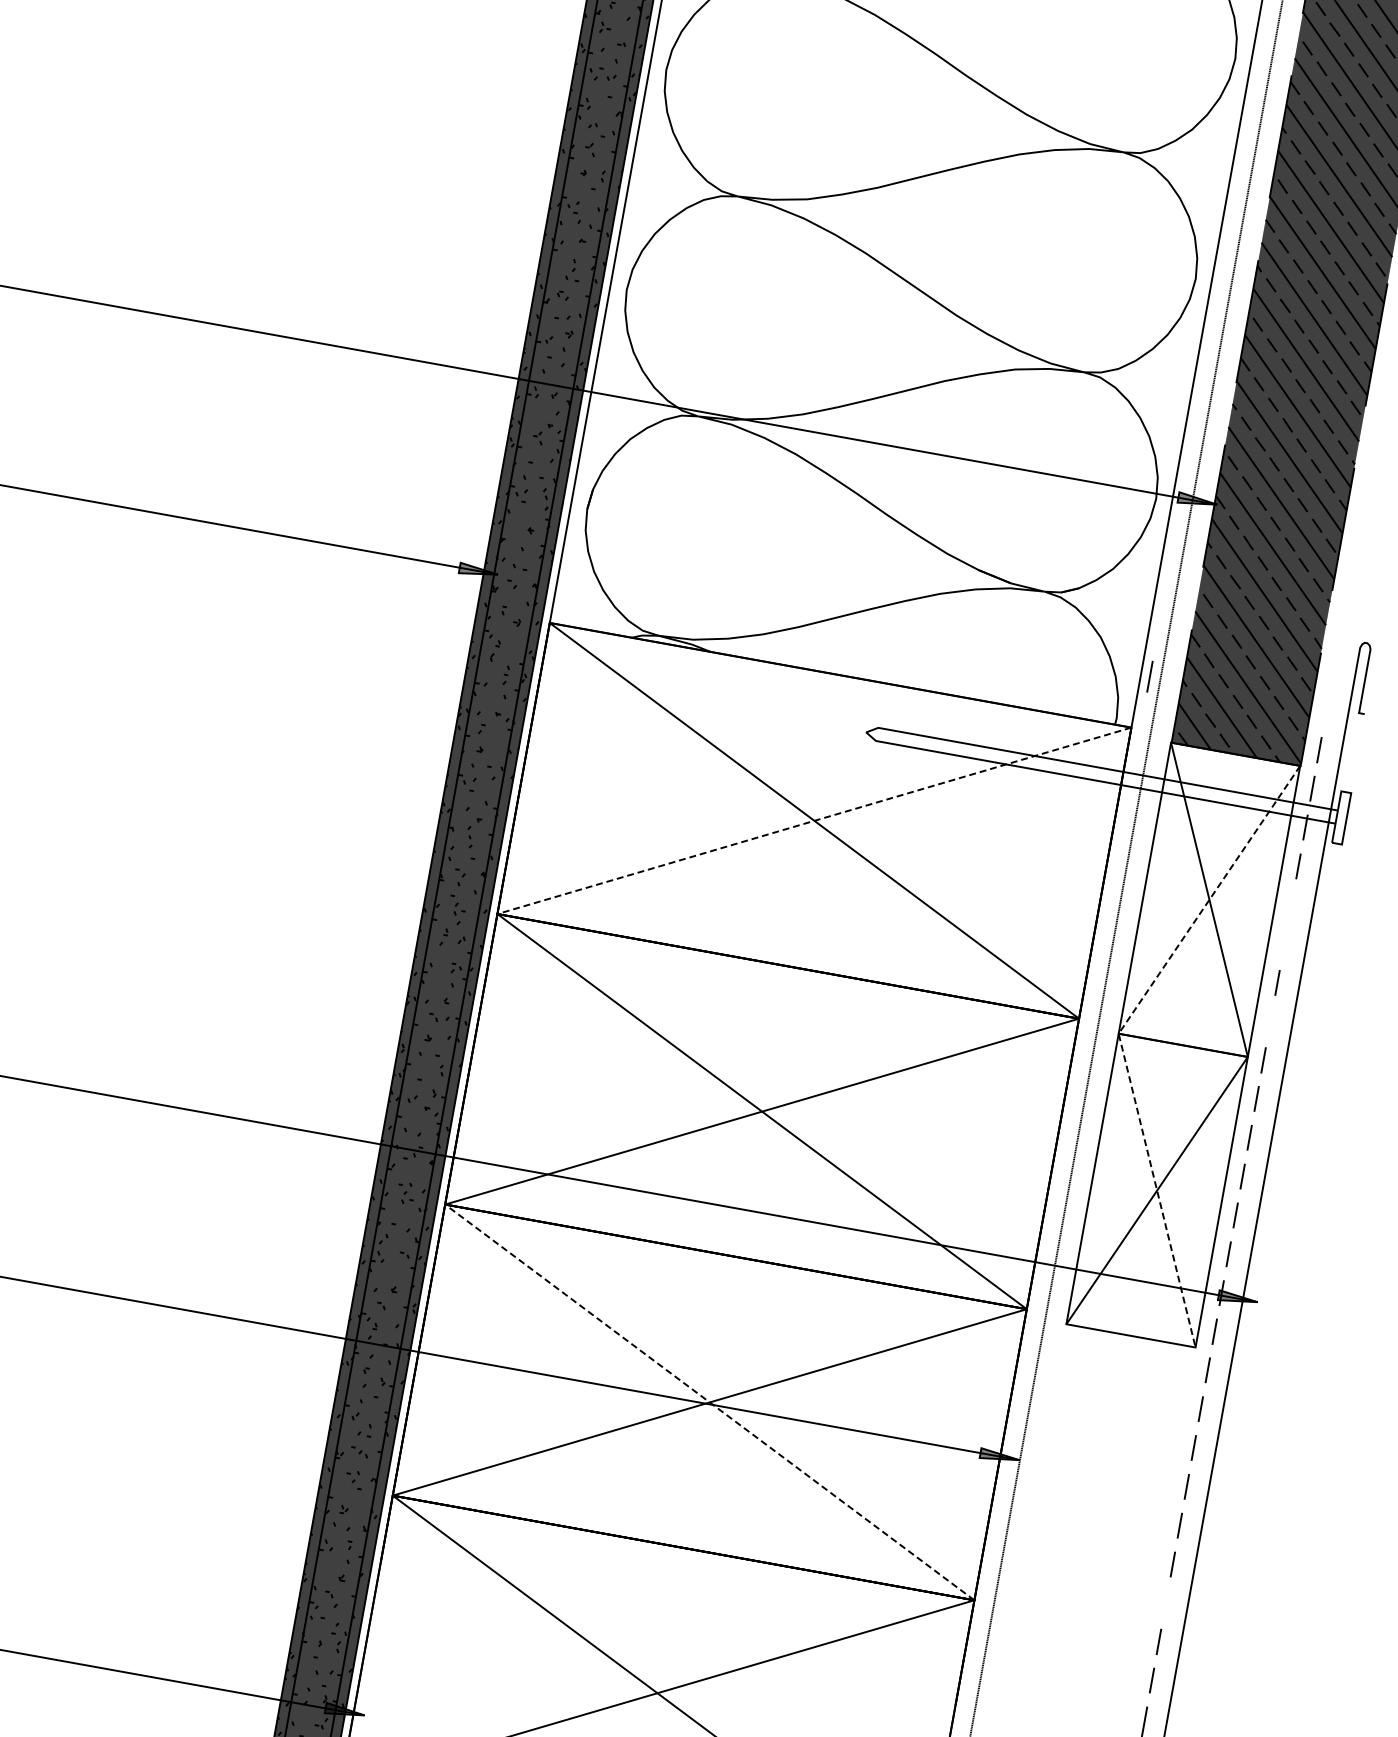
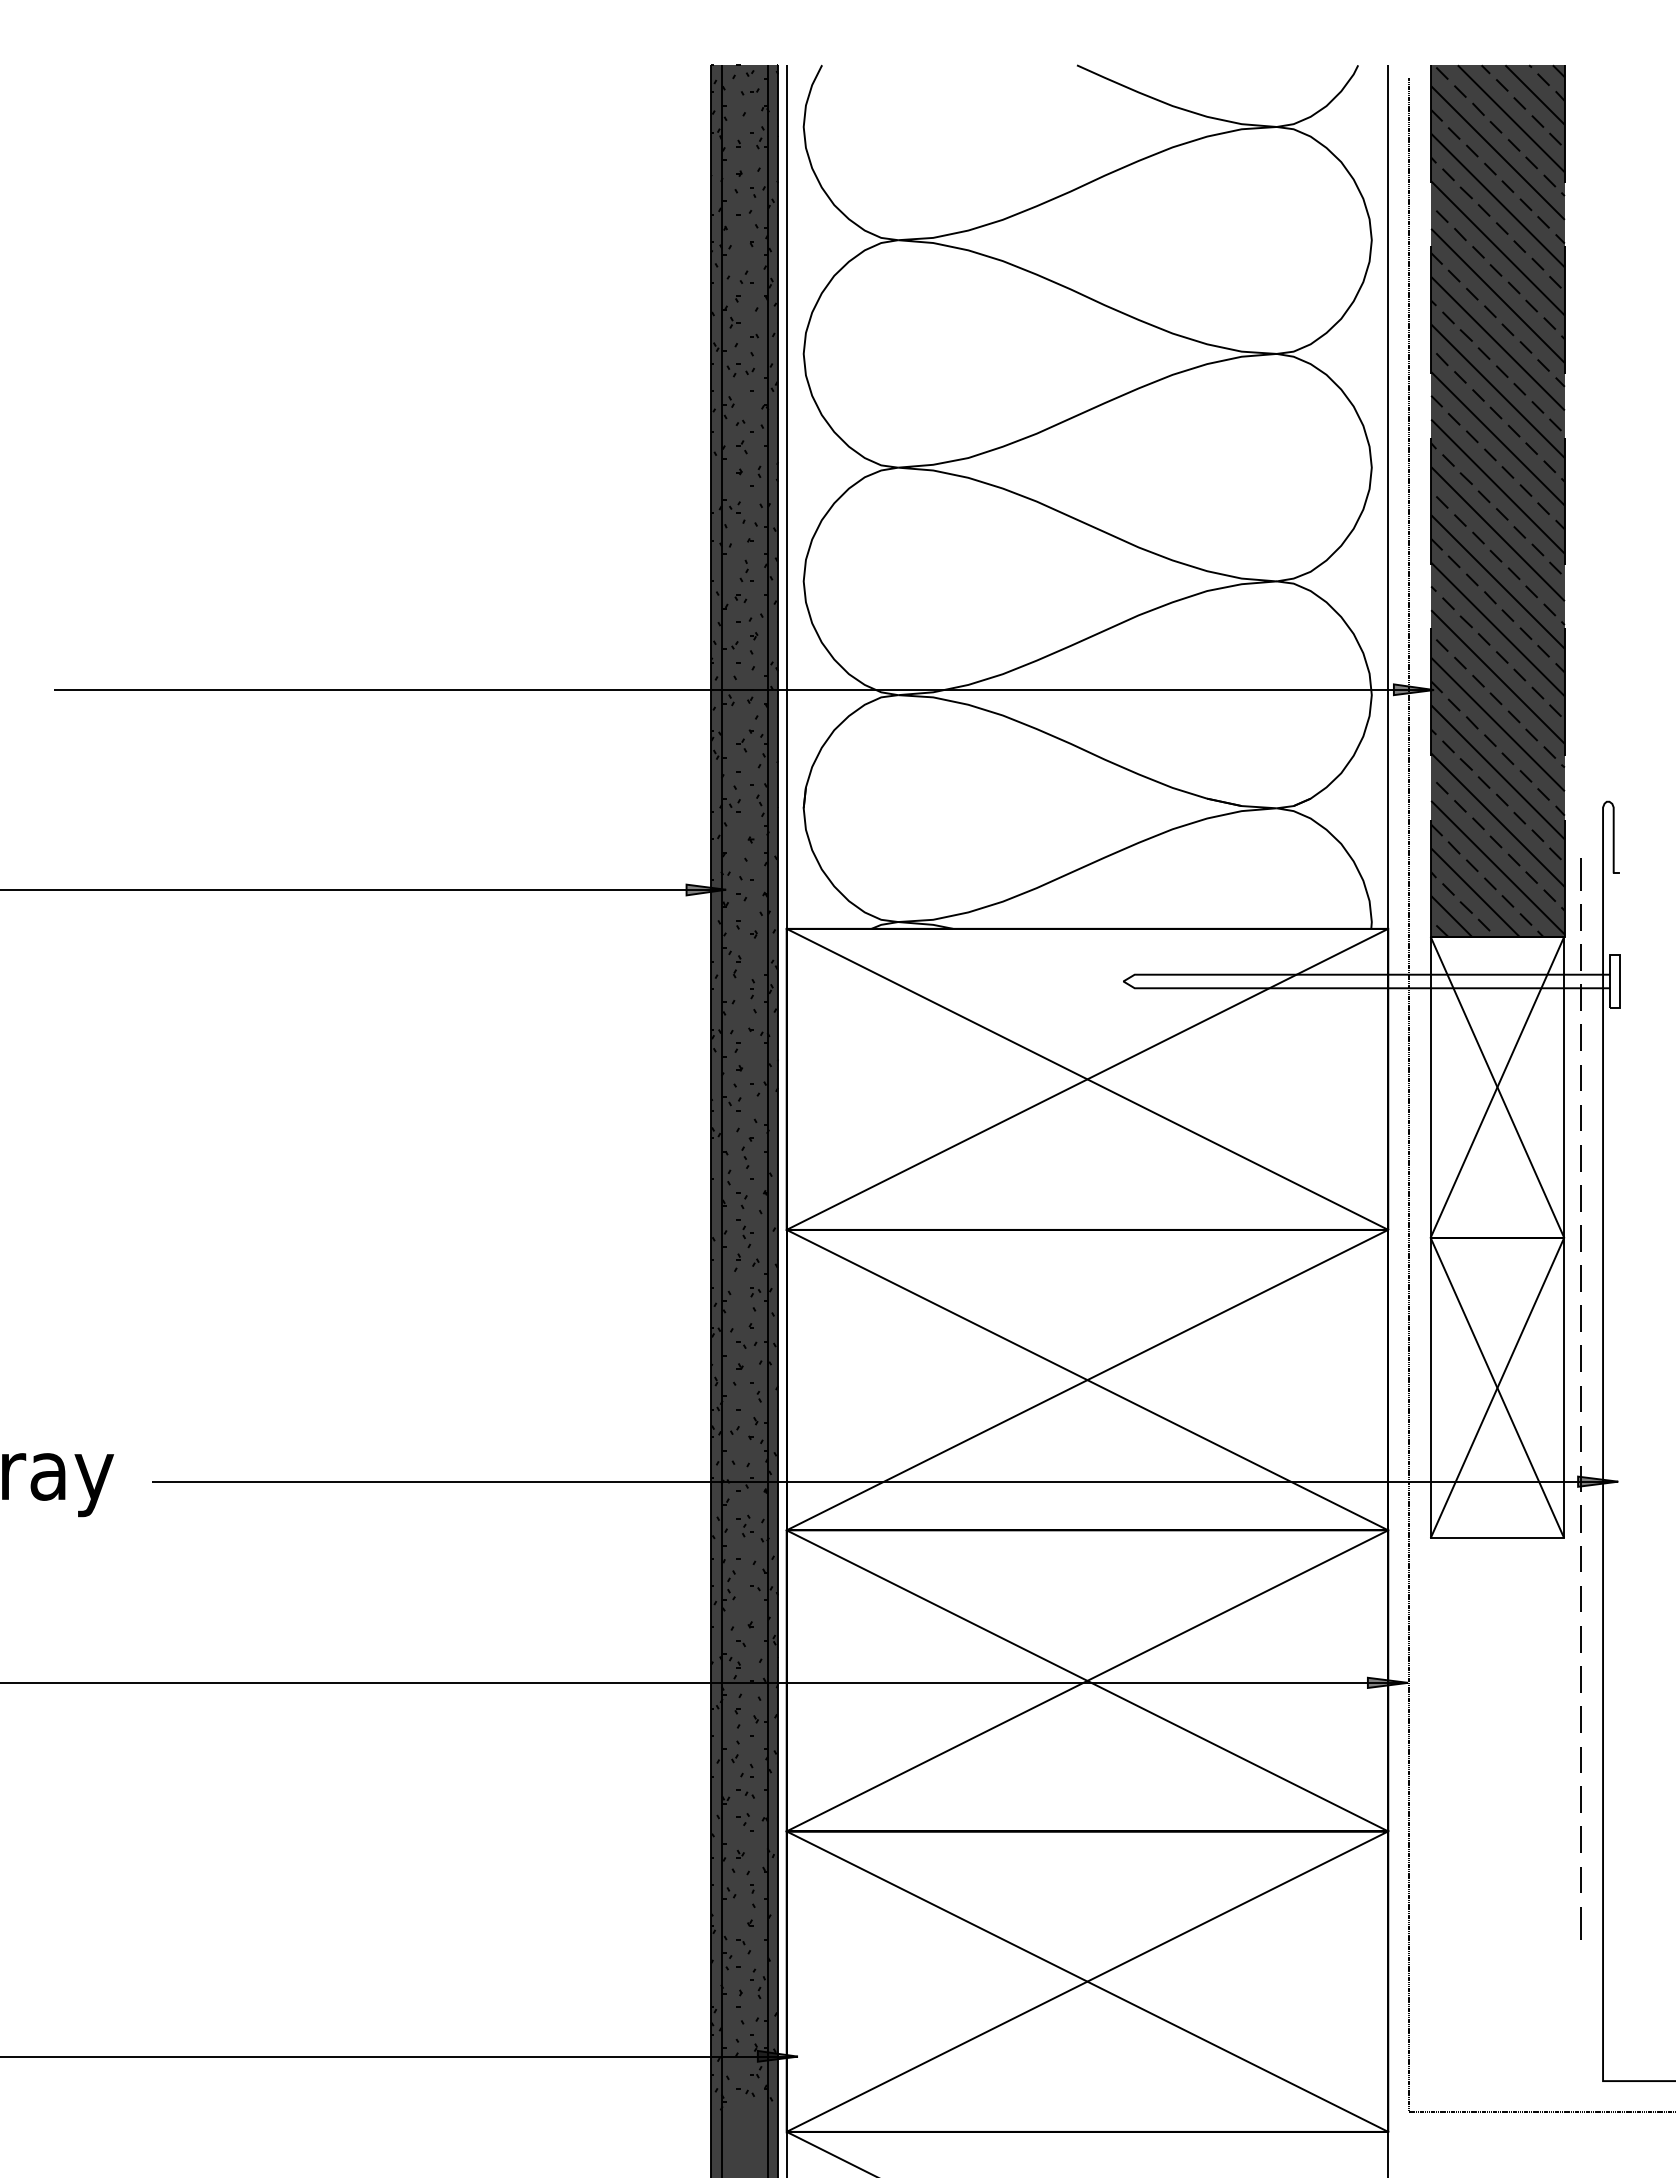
line: (1149, 676) -> (1580, 874), moved
line: (814, 820) -> (1087, 1079), dashed -> solid
line: (1291, 904) -> (1580, 1077), added
line: (1284, 943) -> (1580, 1117), added
line: (1270, 1021) -> (1580, 1198), added
line: (1118, 1033) -> (1430, 1237), dashed -> solid
line: (709, 1402) -> (1087, 1680), dashed -> solid
line: (1165, 1602) -> (1580, 1799), added

